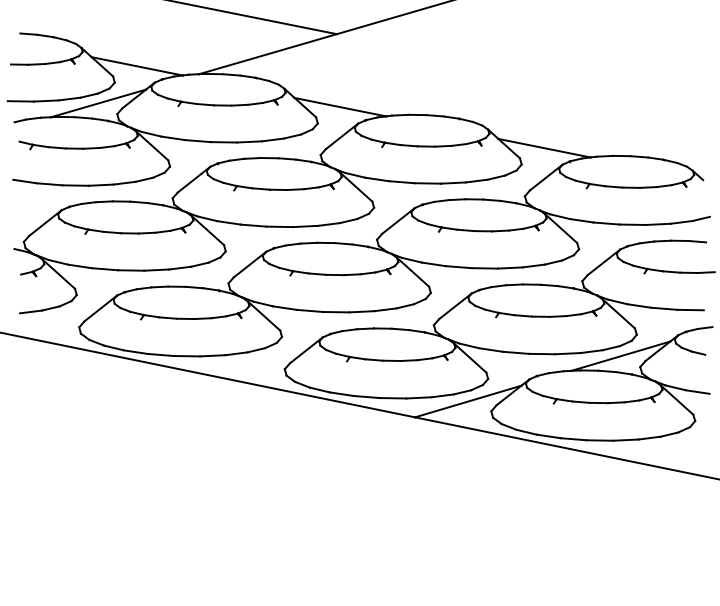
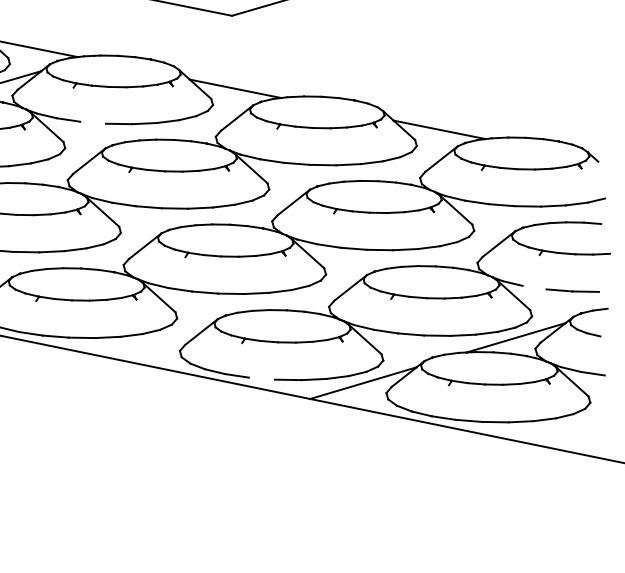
line: (267, 54) -> (162, 36), removed
line: (197, 141) -> (92, 123), removed
line: (639, 305) -> (534, 287), removed
line: (366, 396) -> (261, 378), removed

